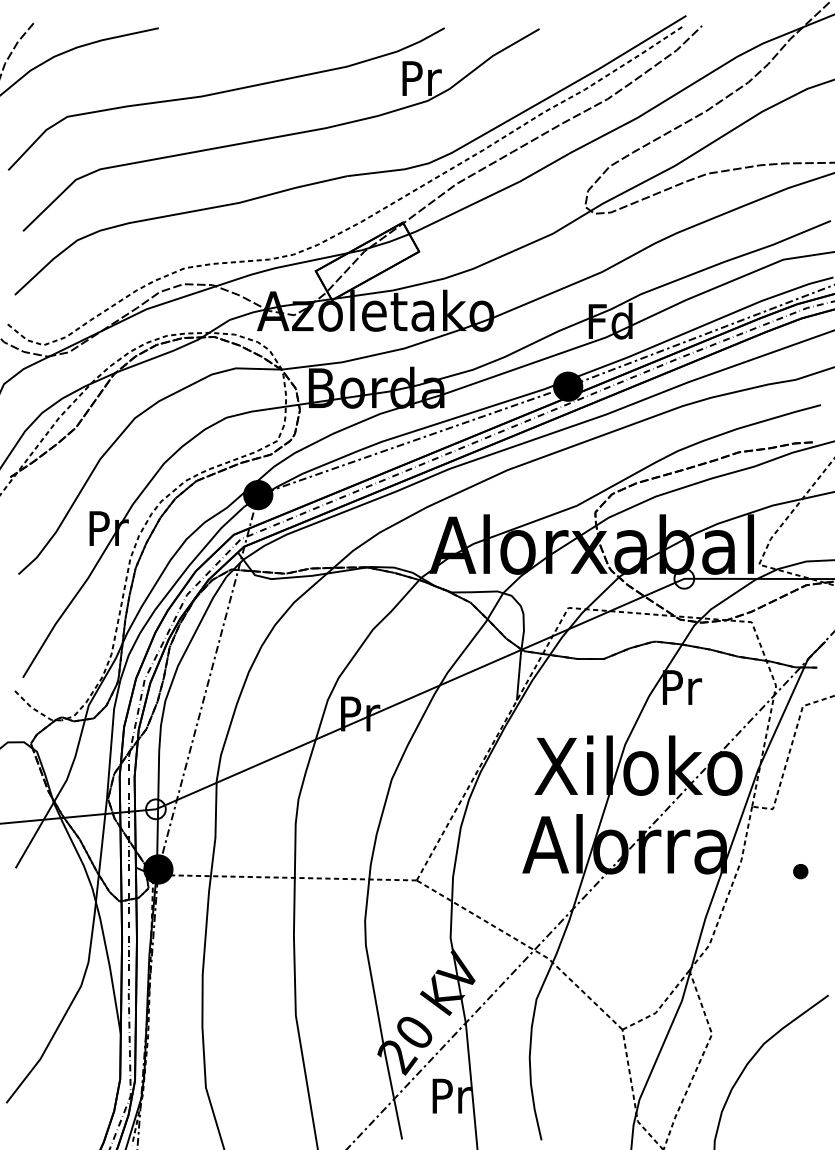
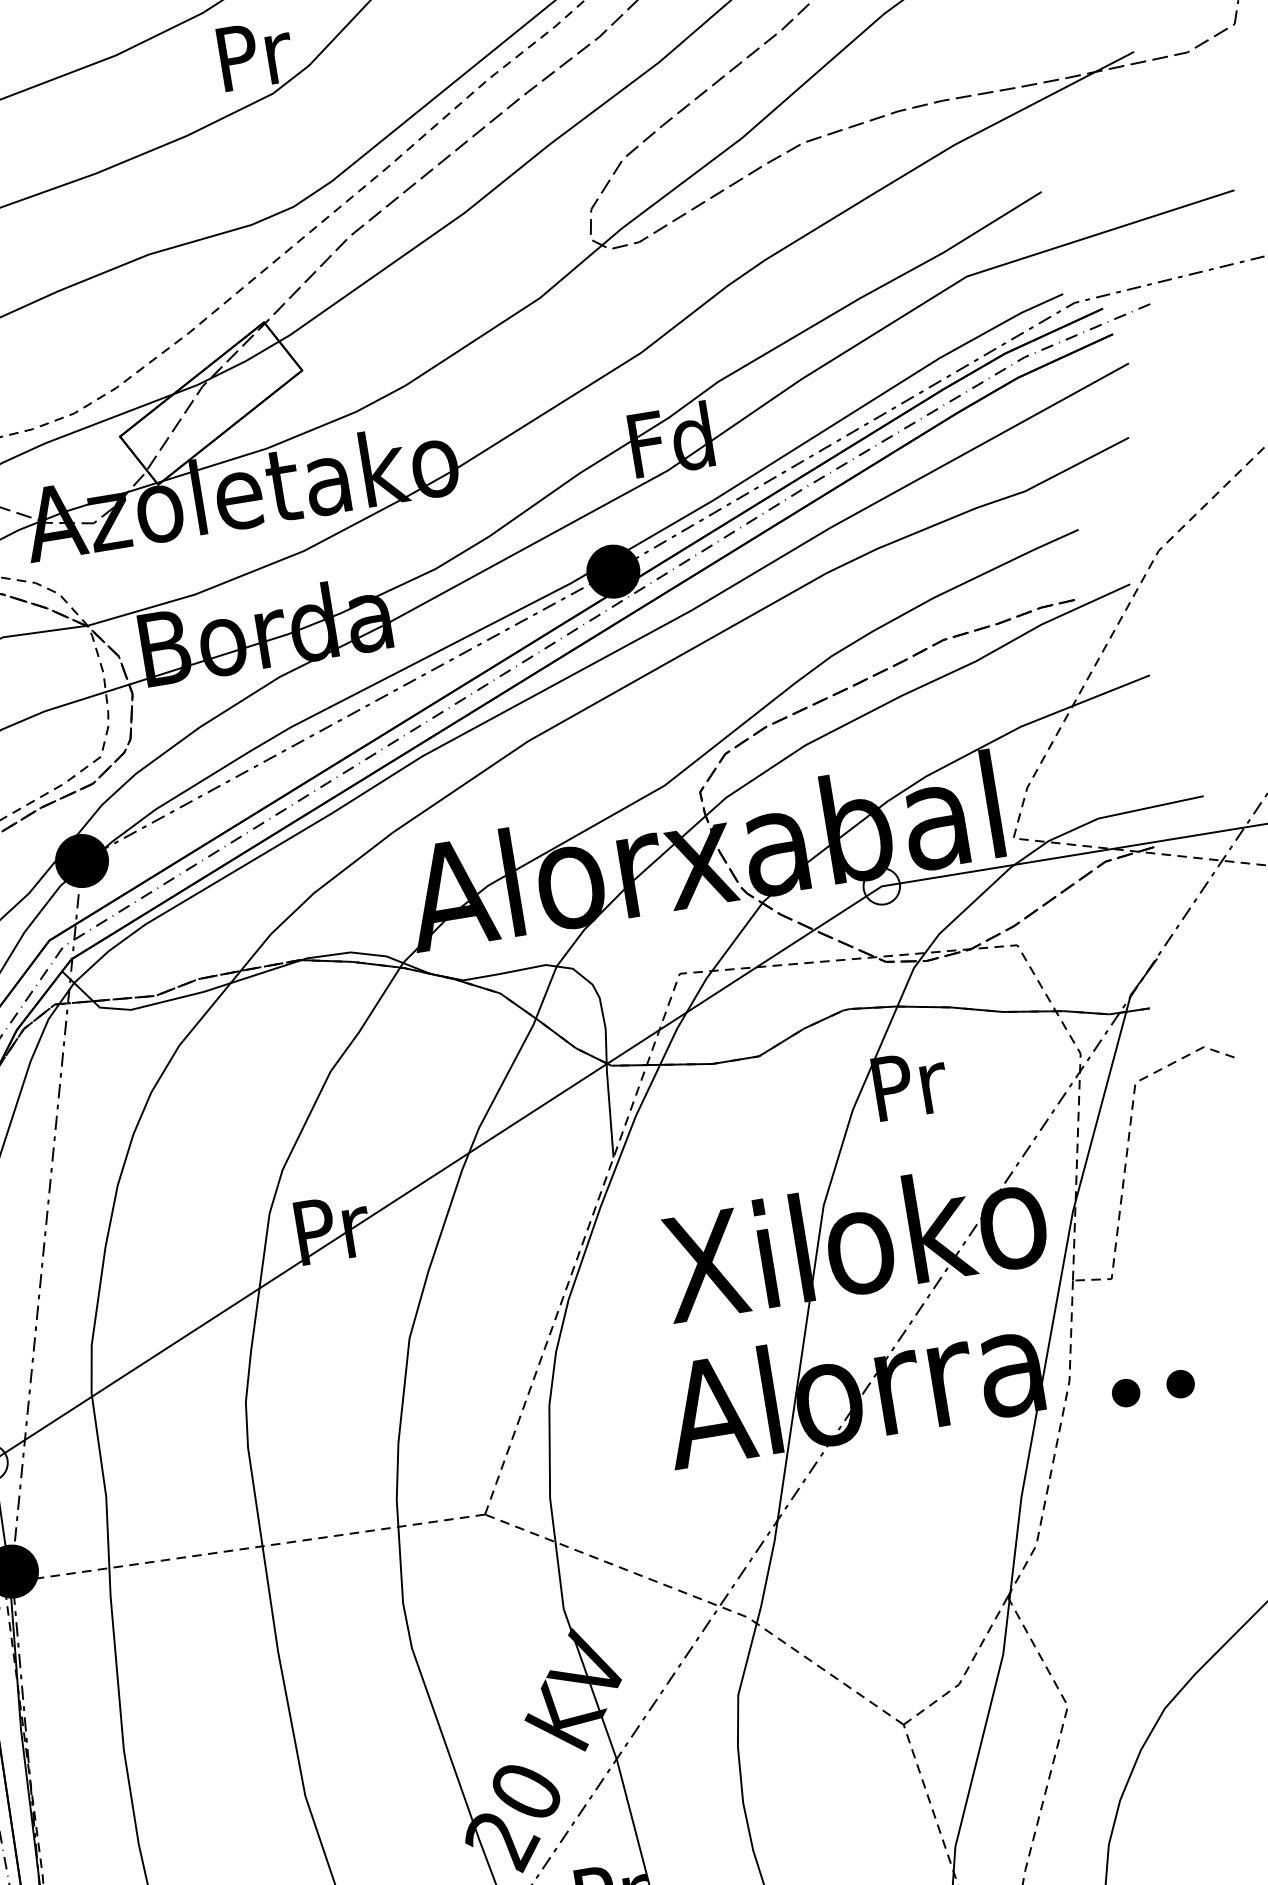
part: (770, 871) -> (1125, 1392), added

